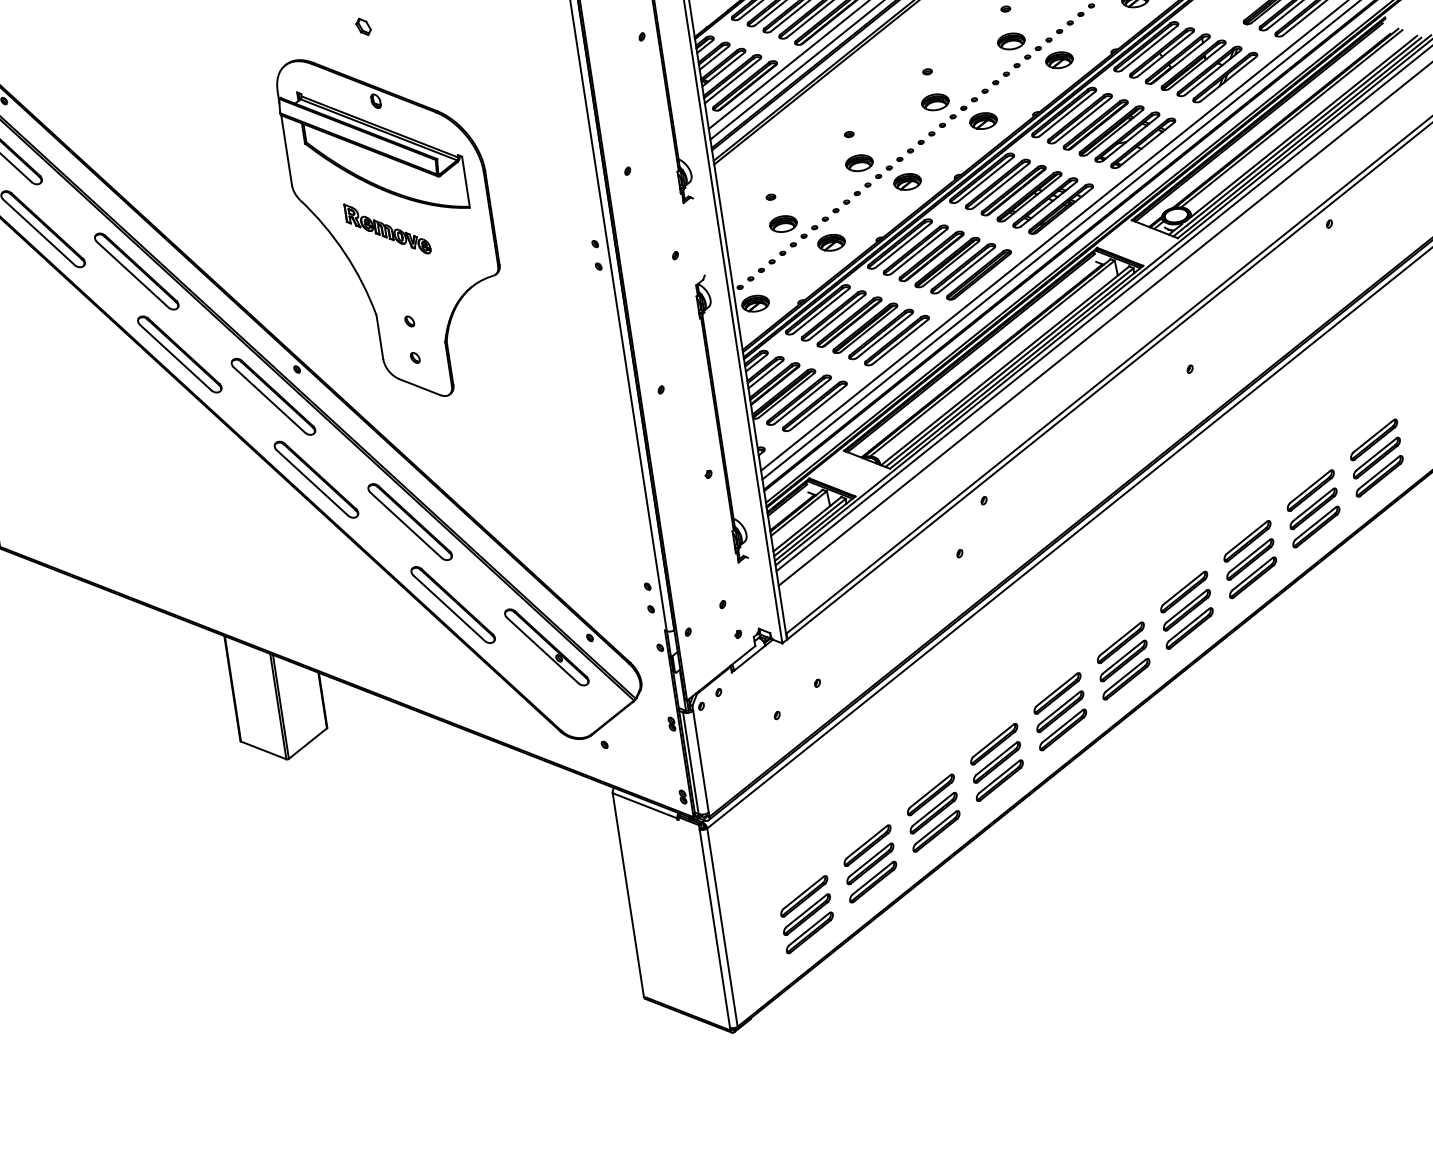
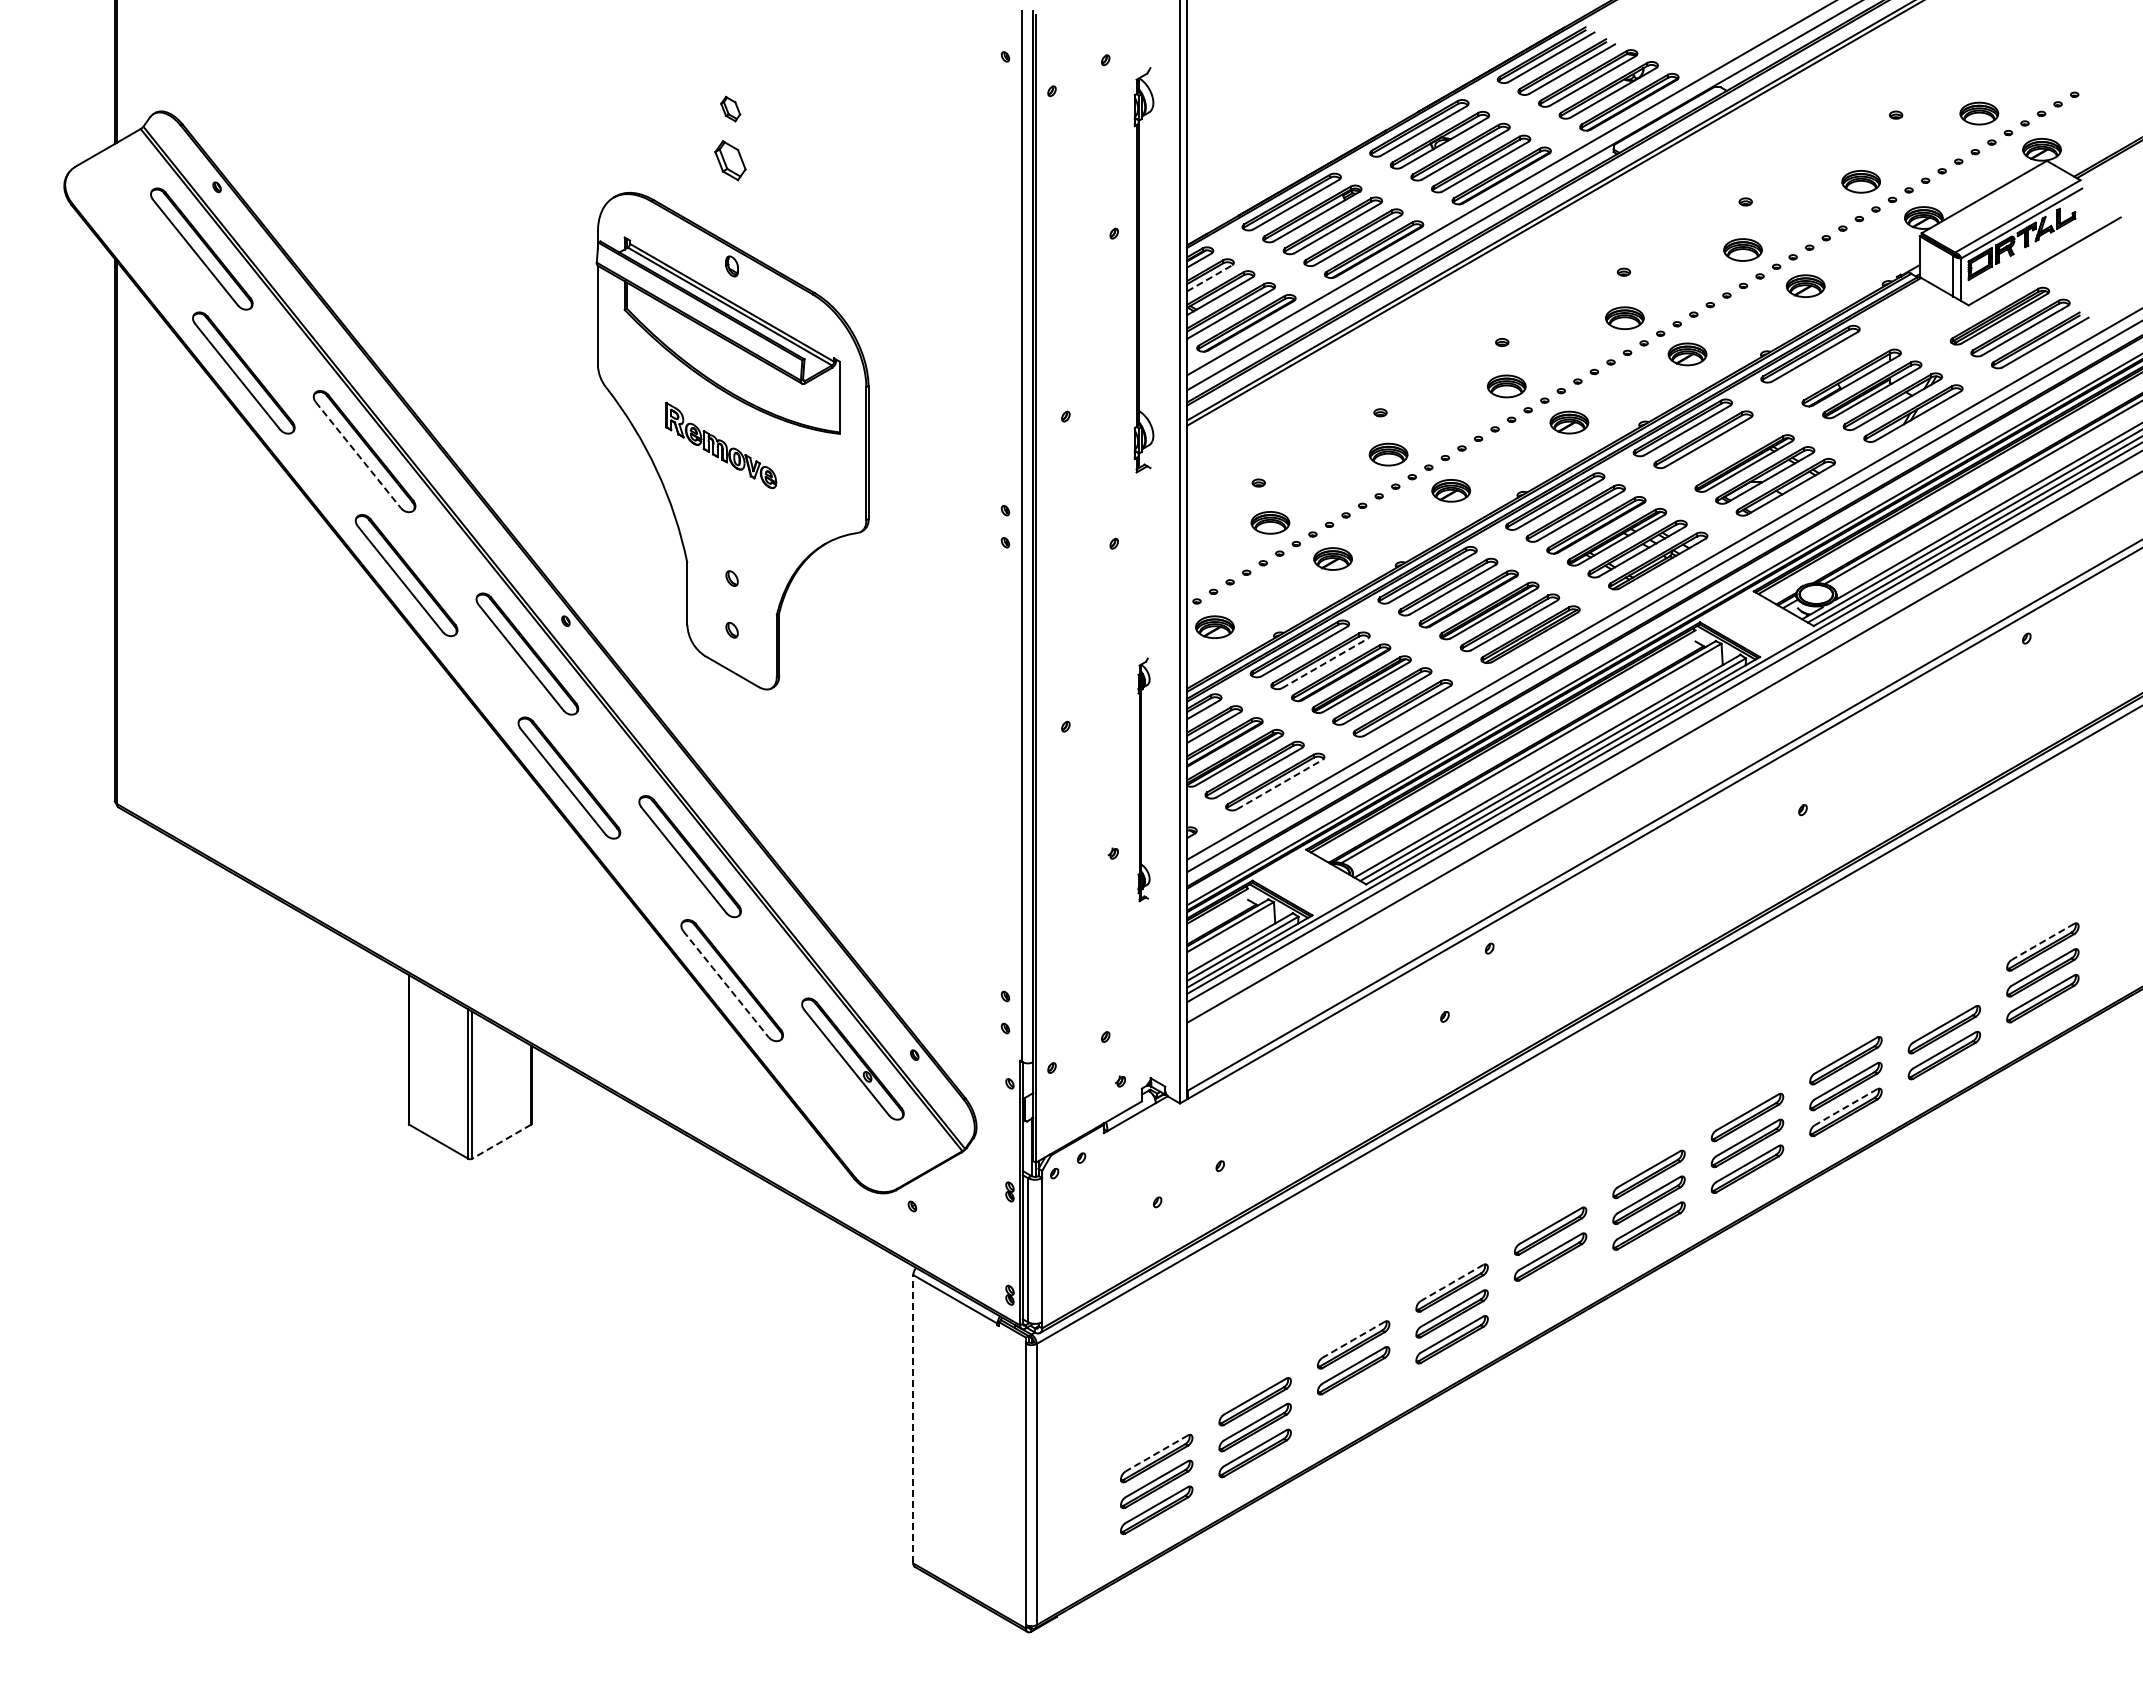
part: (363, 26) -> (730, 160), size x1.6
part: (1162, 52) -> (1831, 365), removed
line: (714, 58) -> (1209, 278), solid -> dashed
part: (1095, 124) -> (1723, 451), removed
line: (132, 274) -> (358, 455), solid -> dashed
line: (837, 317) -> (1325, 663), solid -> dashed
line: (818, 407) -> (1279, 784), solid -> dashed
part: (721, 418) -> (1143, 779), size x0.6
line: (1373, 436) -> (2042, 942), solid -> dashed
part: (1310, 490) -> (1944, 1003), removed
line: (1252, 574) -> (1845, 1107), solid -> dashed
line: (449, 608) -> (726, 984), solid -> dashed
part: (1063, 729) -> (1550, 1282), removed
line: (993, 741) -> (1451, 1283), solid -> dashed
line: (307, 744) -> (501, 1142), solid -> dashed
line: (930, 791) -> (1353, 1340), solid -> dashed
part: (936, 831) -> (1353, 1396), removed
line: (803, 892) -> (1156, 1453), solid -> dashed
line: (628, 894) -> (913, 1418), solid -> dashed

